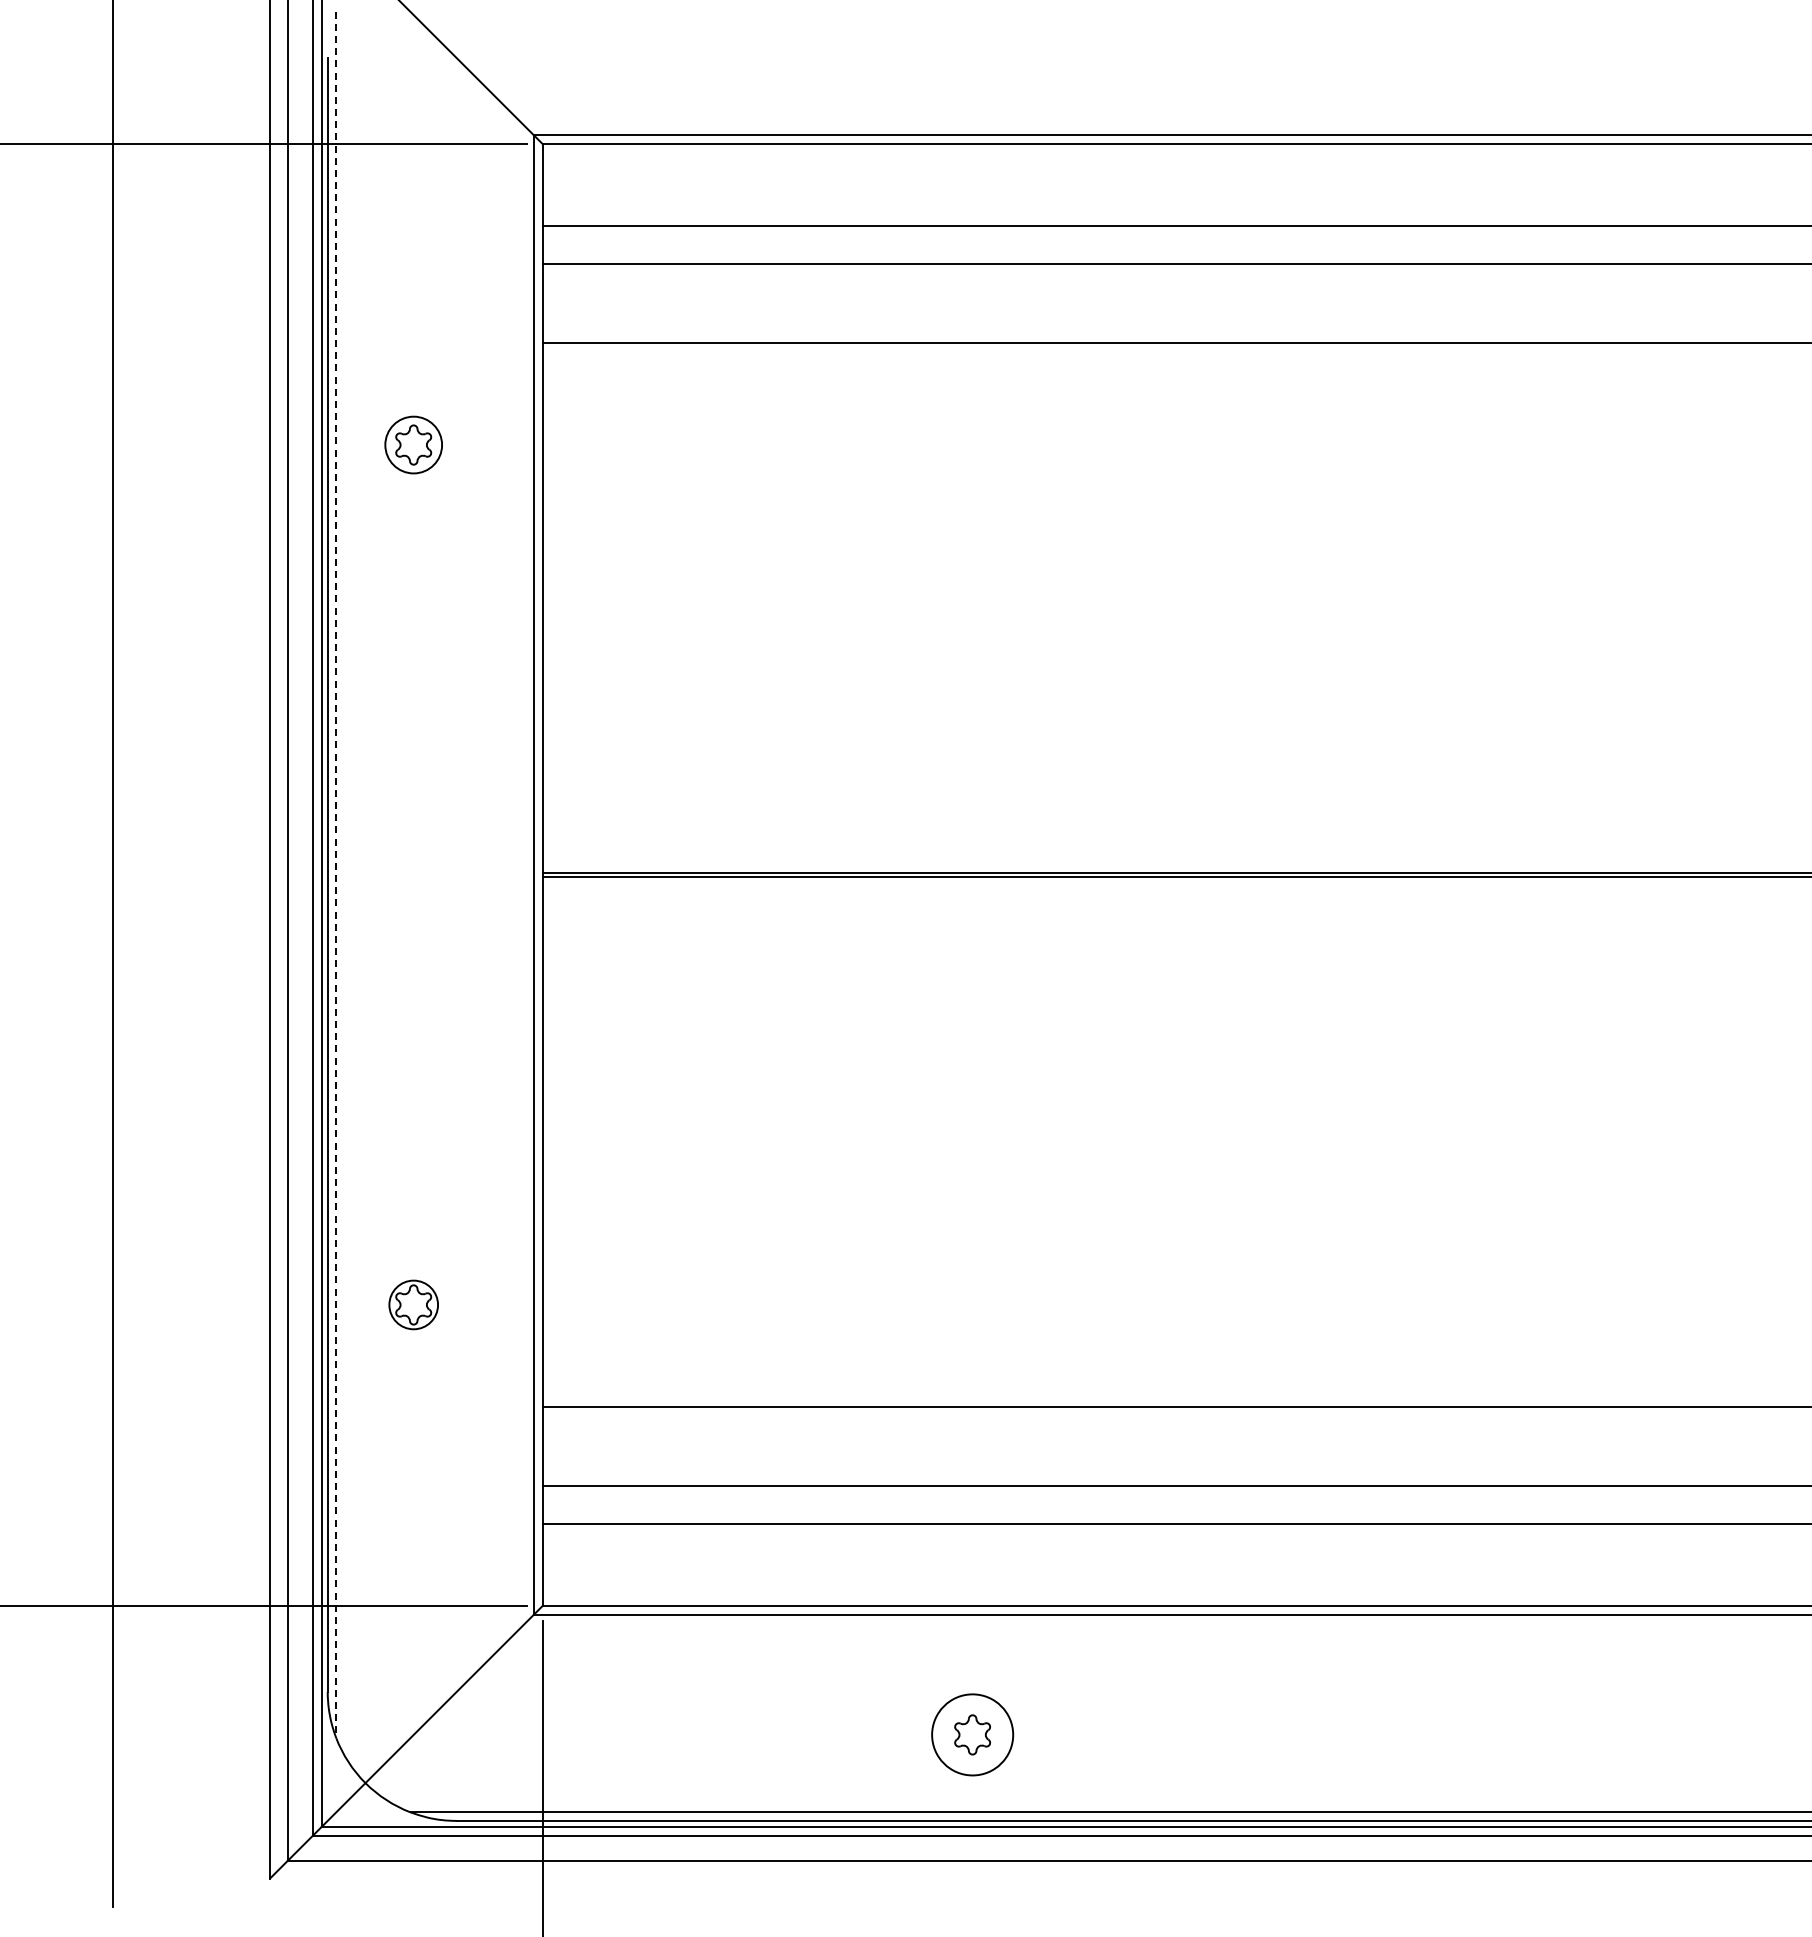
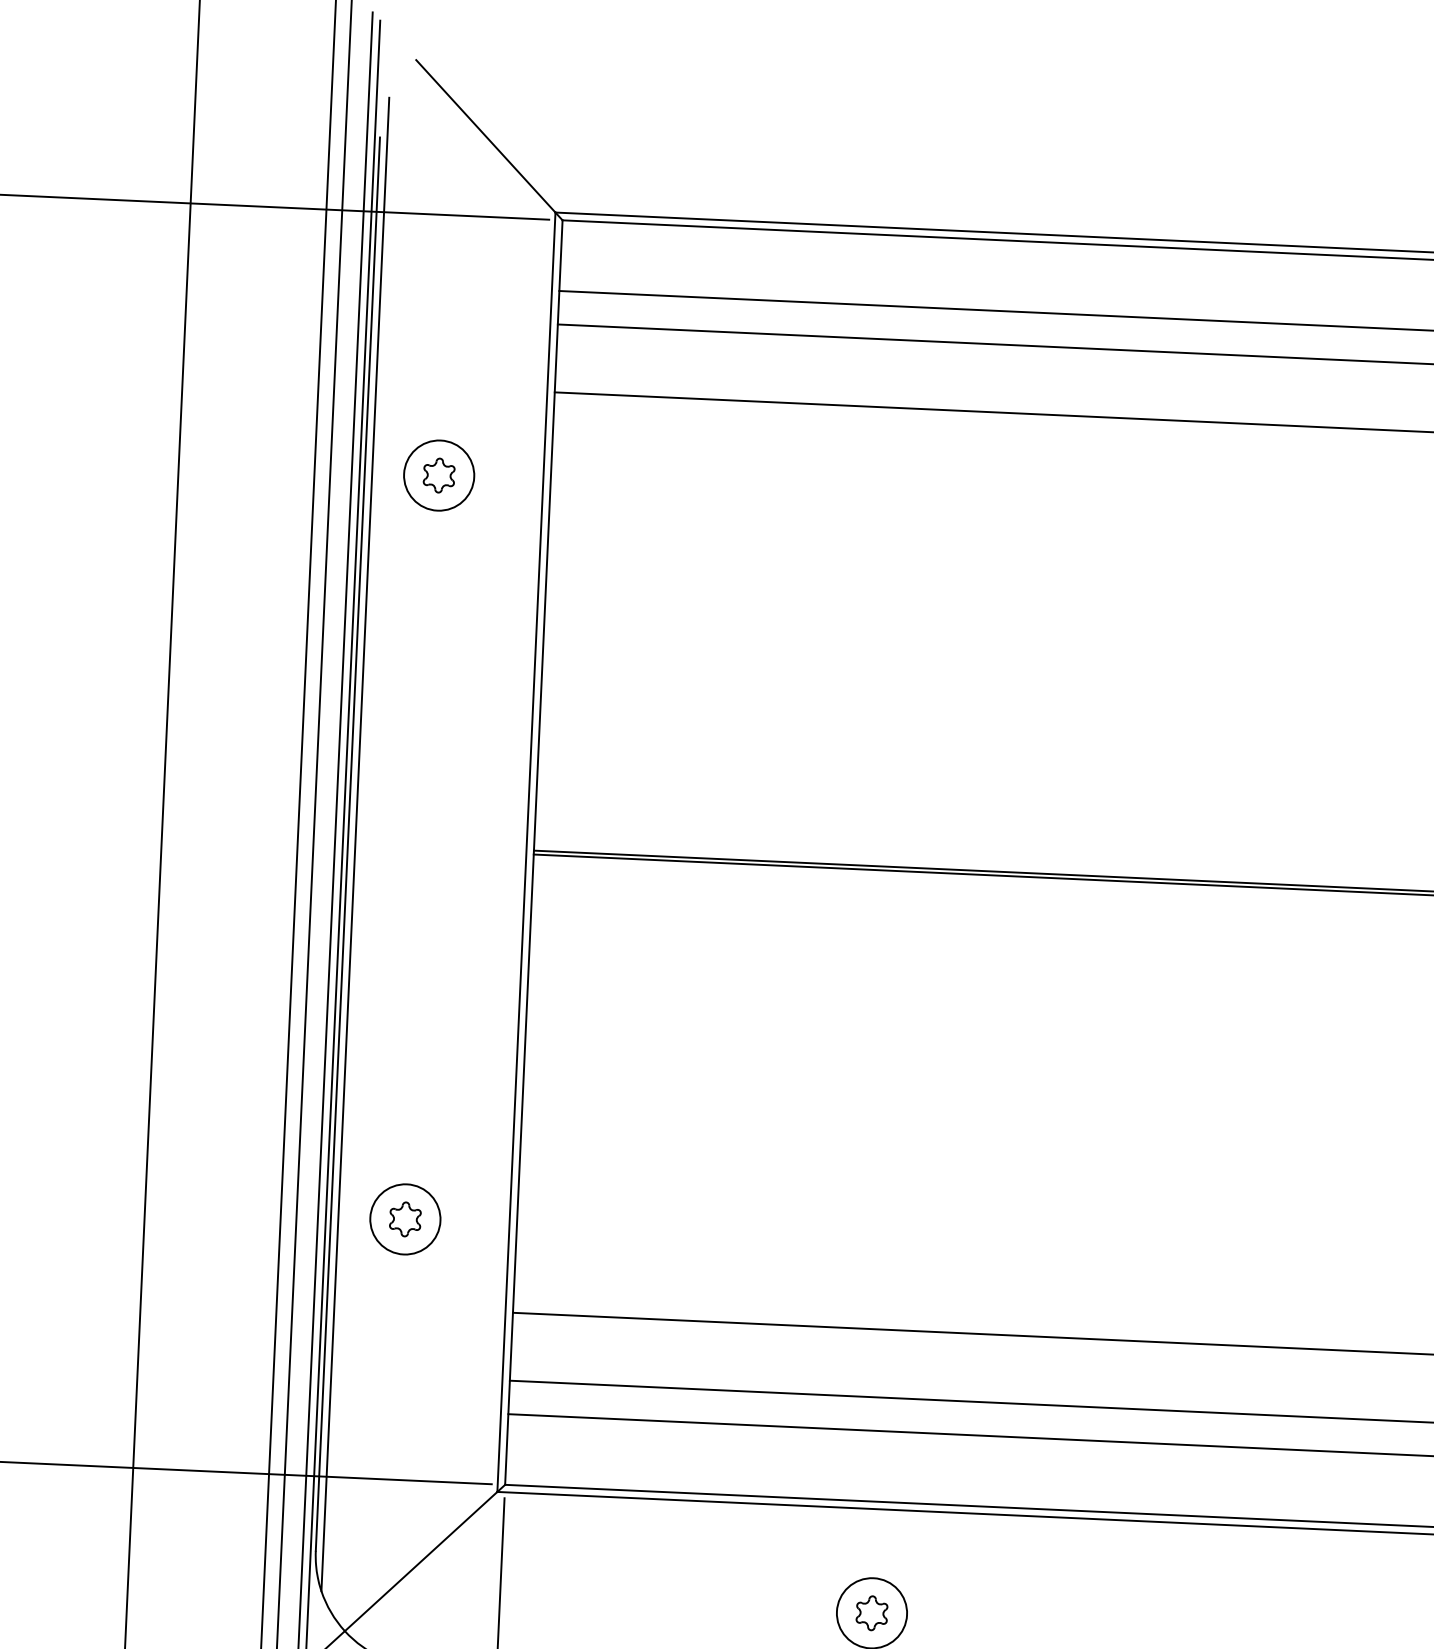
circle: (413, 444) -> (439, 475), size x1.43
line: (336, 875) -> (355, 844), dashed -> solid
circle: (413, 1304) -> (405, 1219), size x1.67

